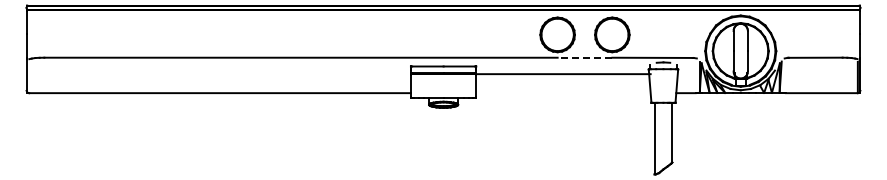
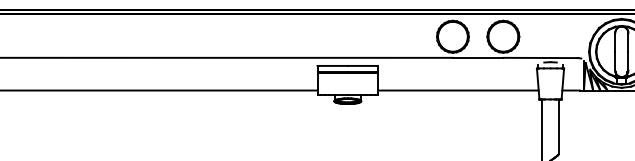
line: (584, 57) -> (477, 57), dashed -> solid
line: (563, 74) -> (458, 90), moved

